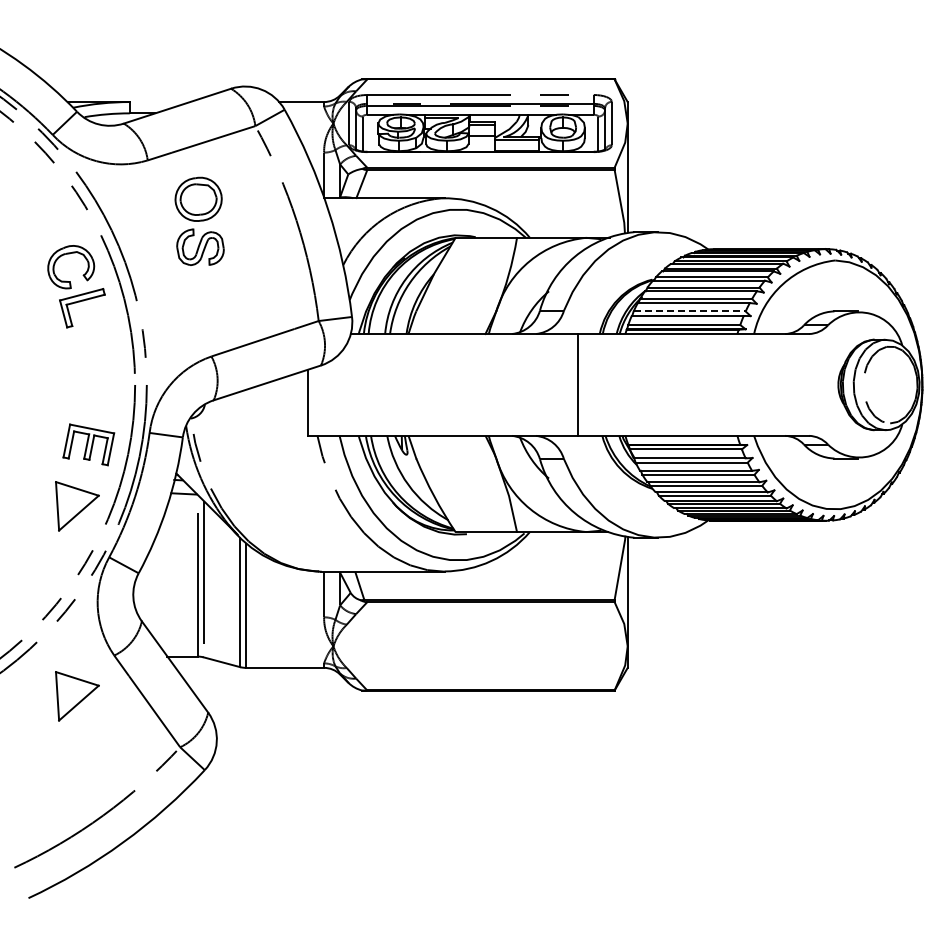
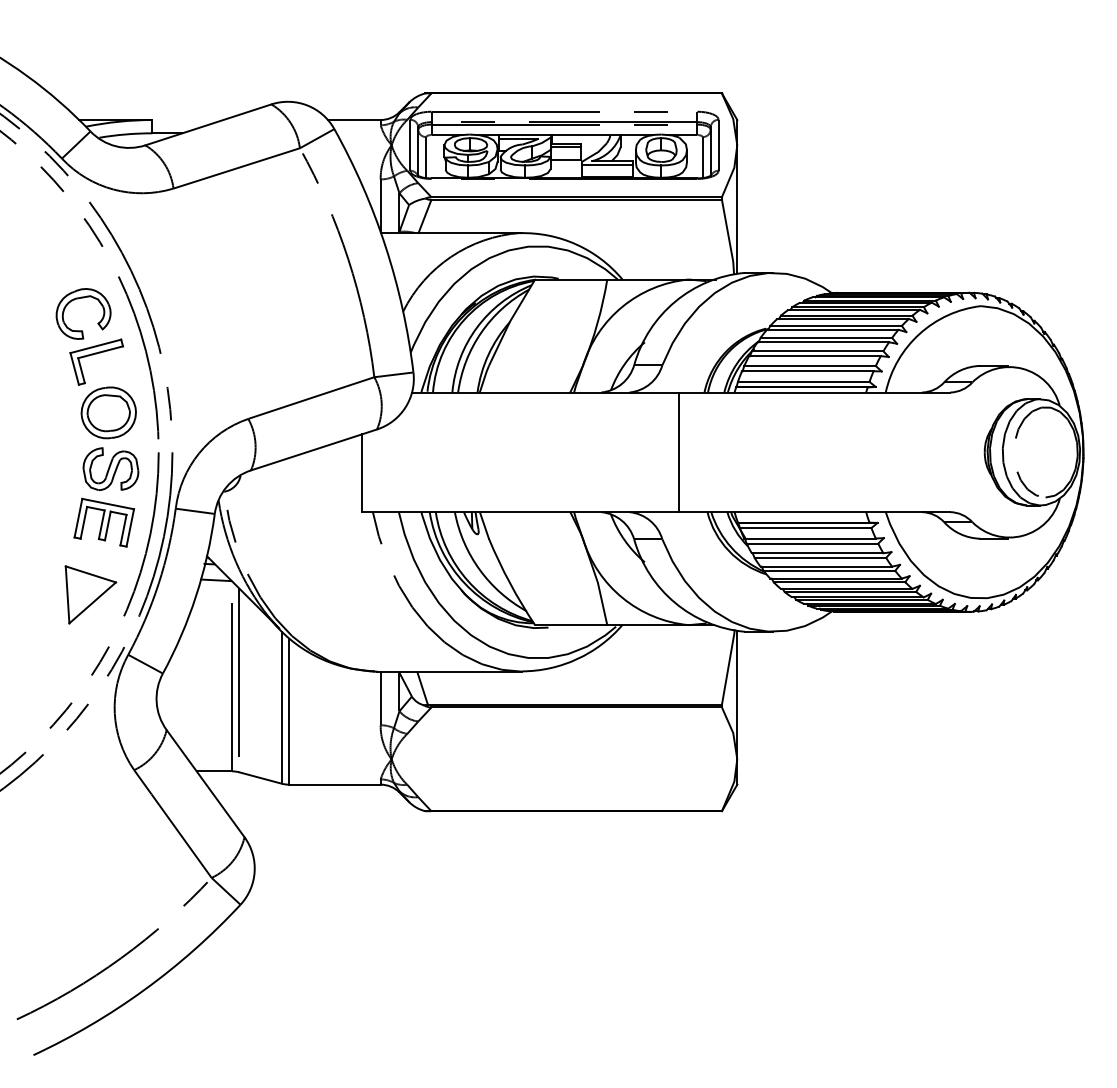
part: (199, 220) -> (109, 437), moved
line: (690, 311) -> (811, 366), dashed -> solid
part: (77, 696) -> (91, 818), removed

